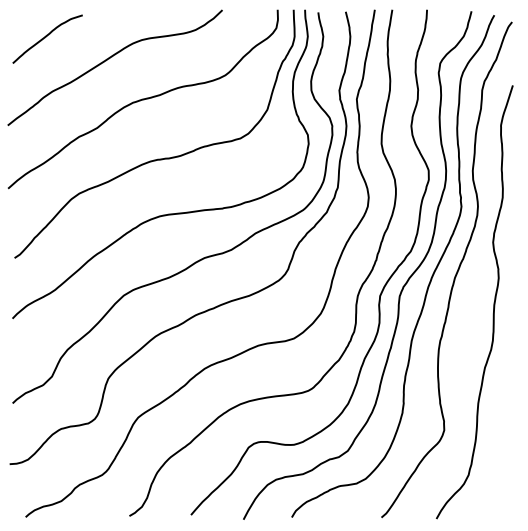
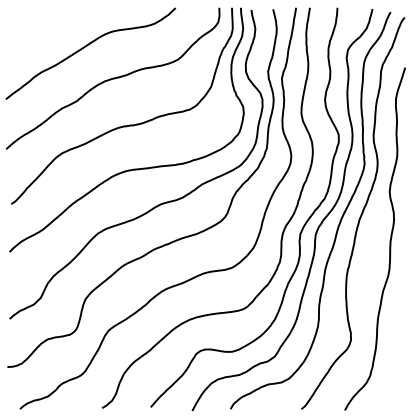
curve: (46, 37) -> (36, 29), removed

